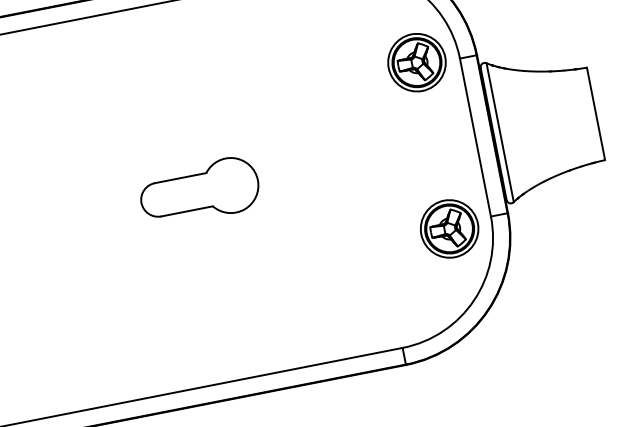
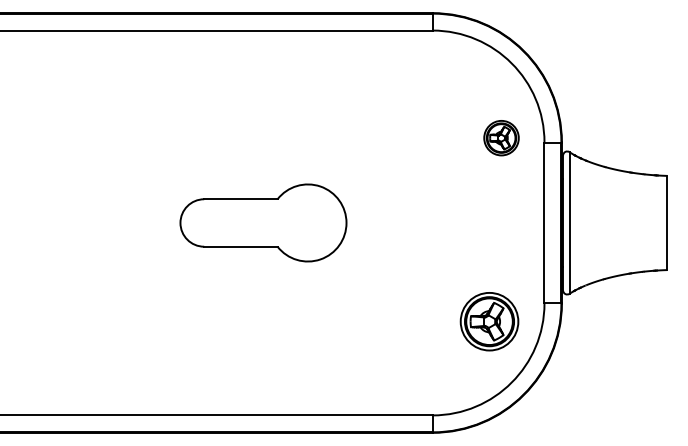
part: (416, 61) -> (501, 137), size x0.6
part: (199, 191) -> (263, 222), size x1.4
part: (449, 228) -> (489, 321), moved

